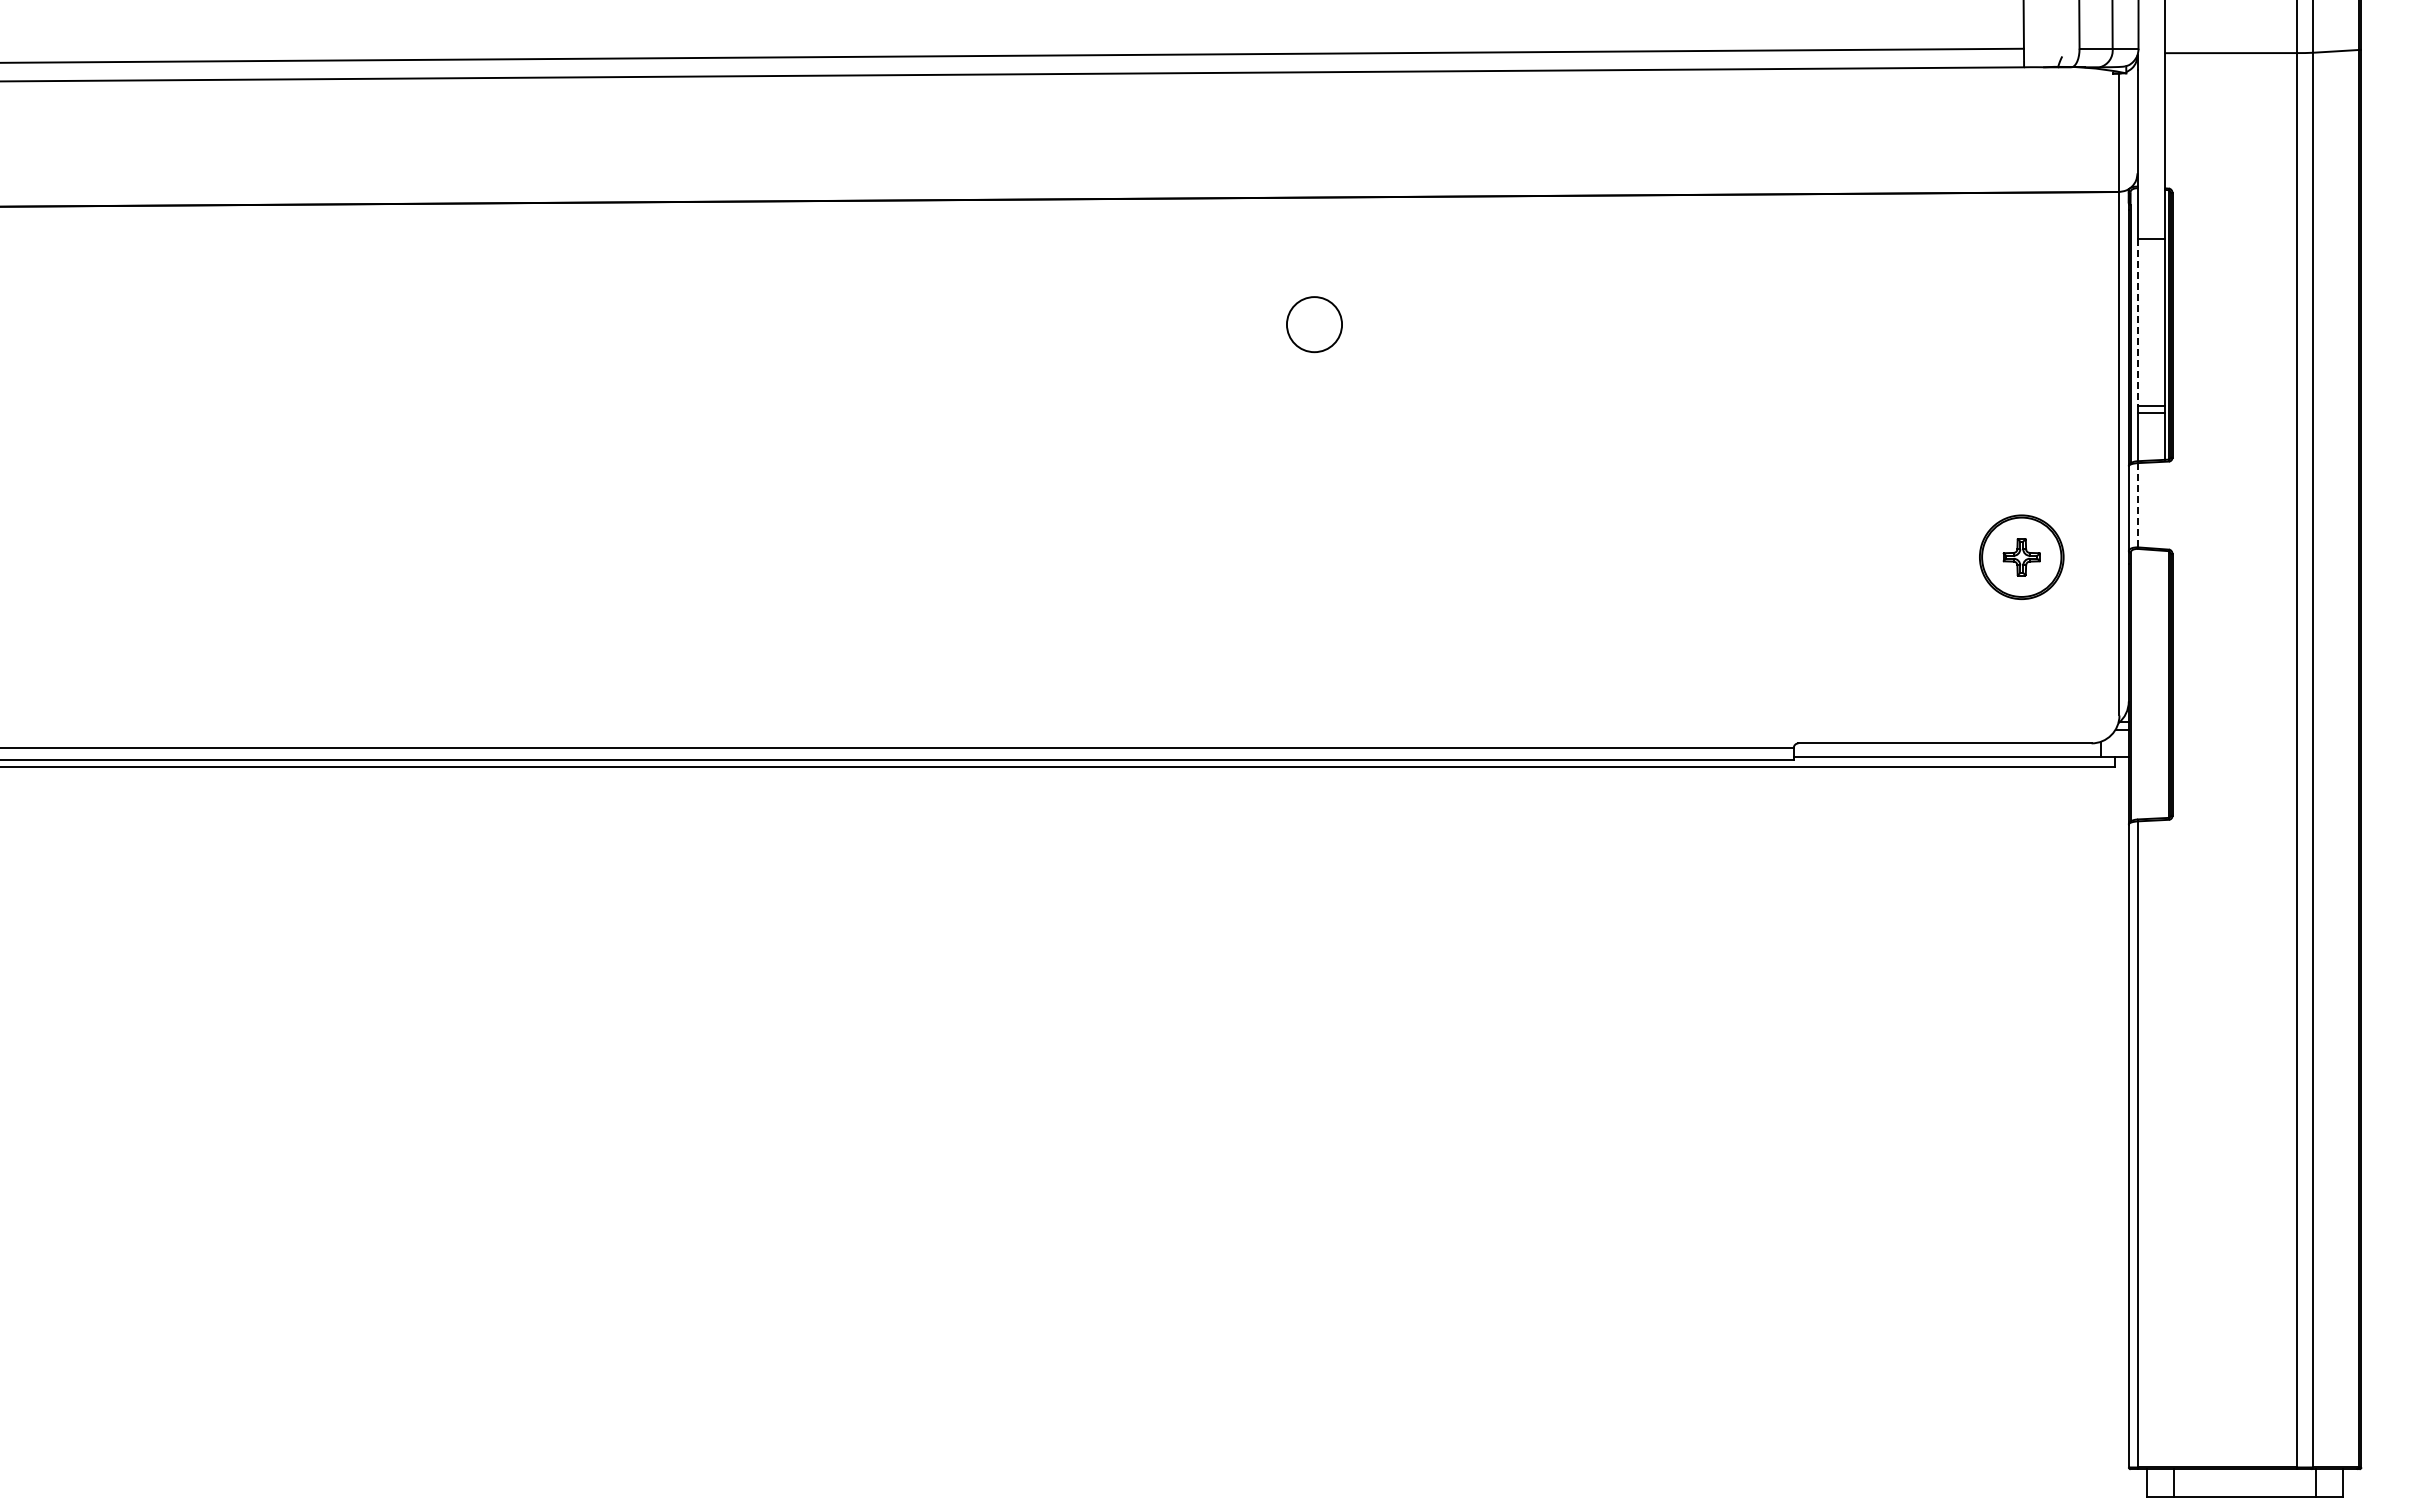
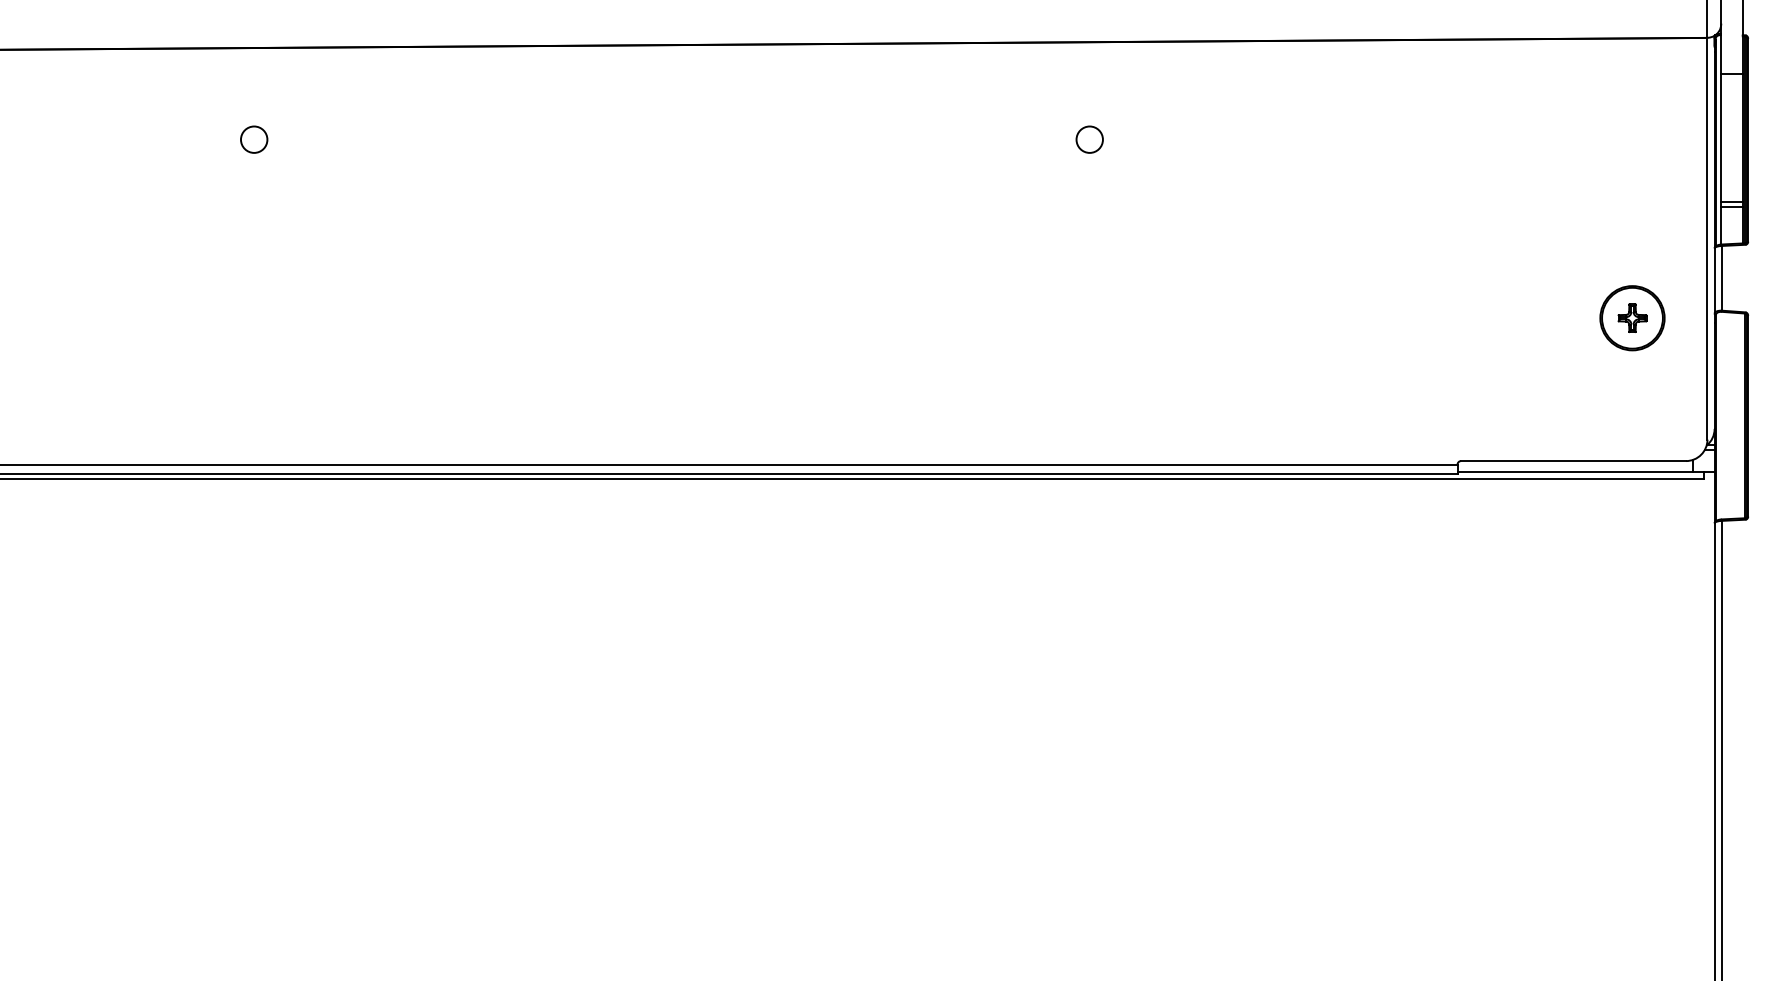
line: (2137, 322) -> (1721, 138), dashed -> solid
circle: (225, 324) -> (254, 139), added
circle: (1314, 324) -> (1089, 139), size x0.62
line: (2138, 505) -> (1722, 278), dashed -> solid

